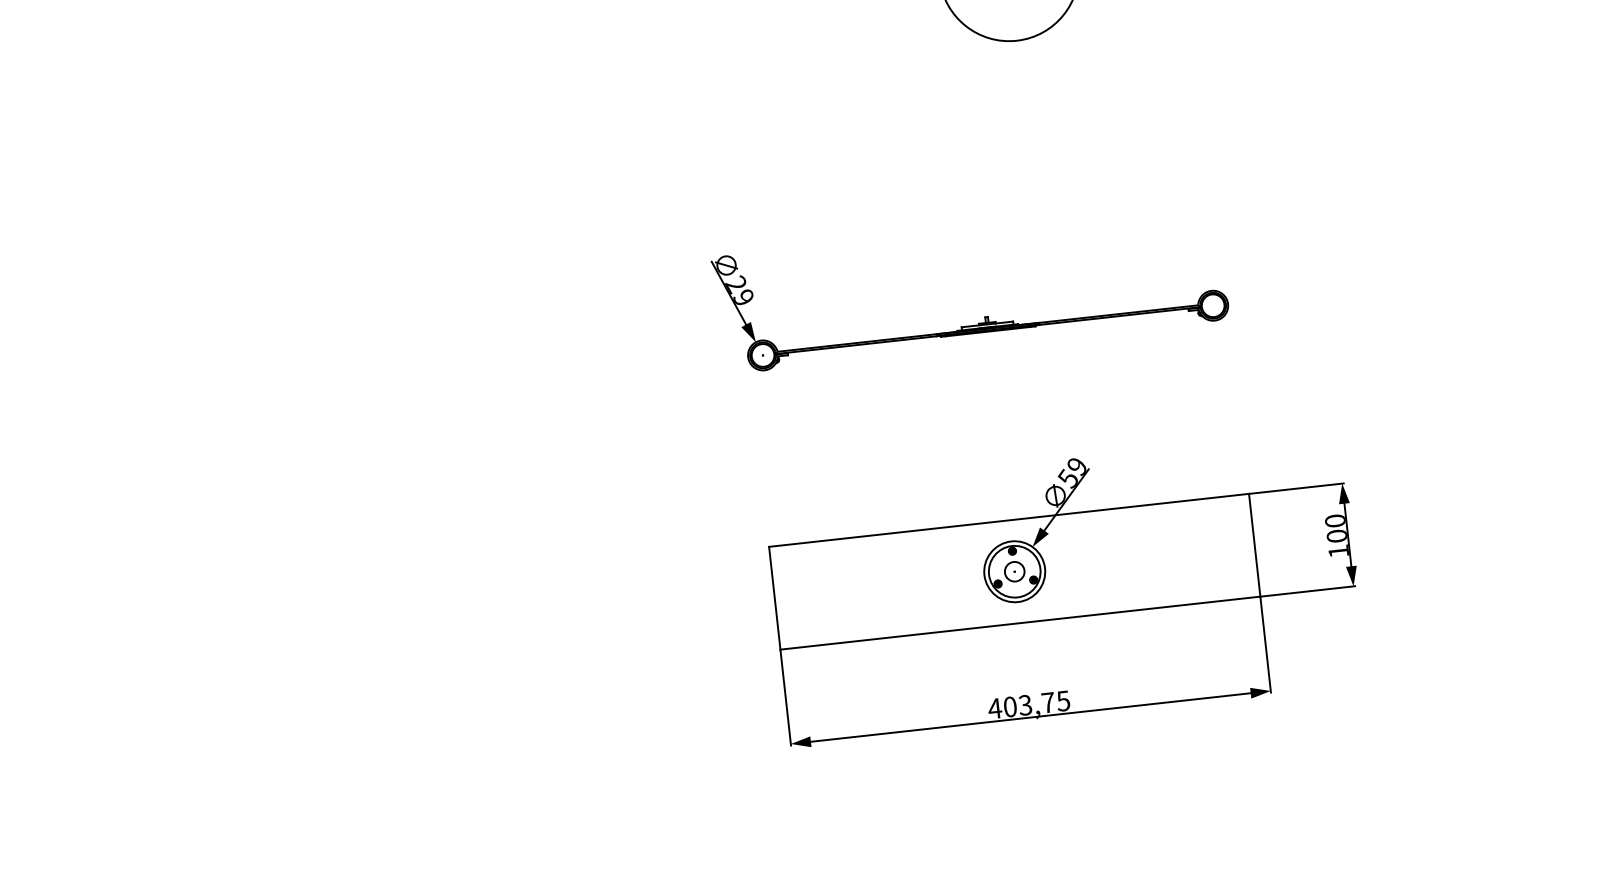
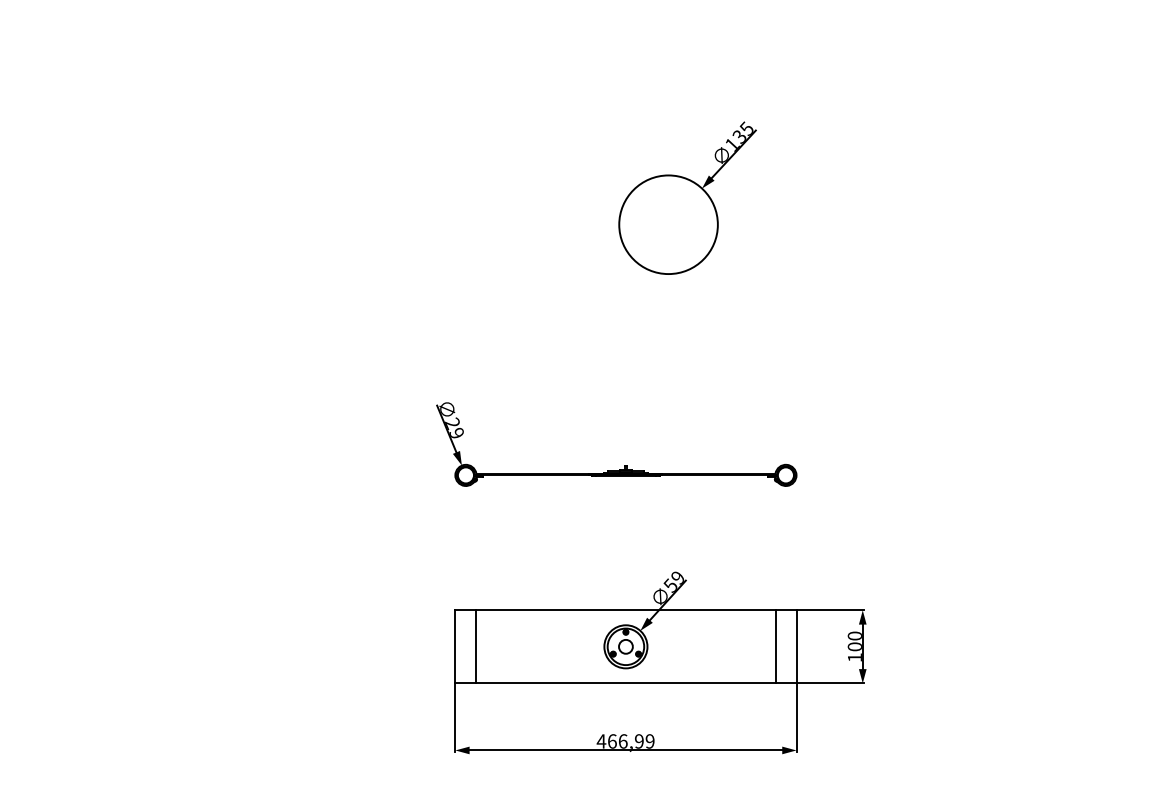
line: (1225, 548) -> (775, 646), added
line: (804, 594) -> (476, 646), added
text: (1037, 704) -> (631, 741), 403,75 -> 466,99

